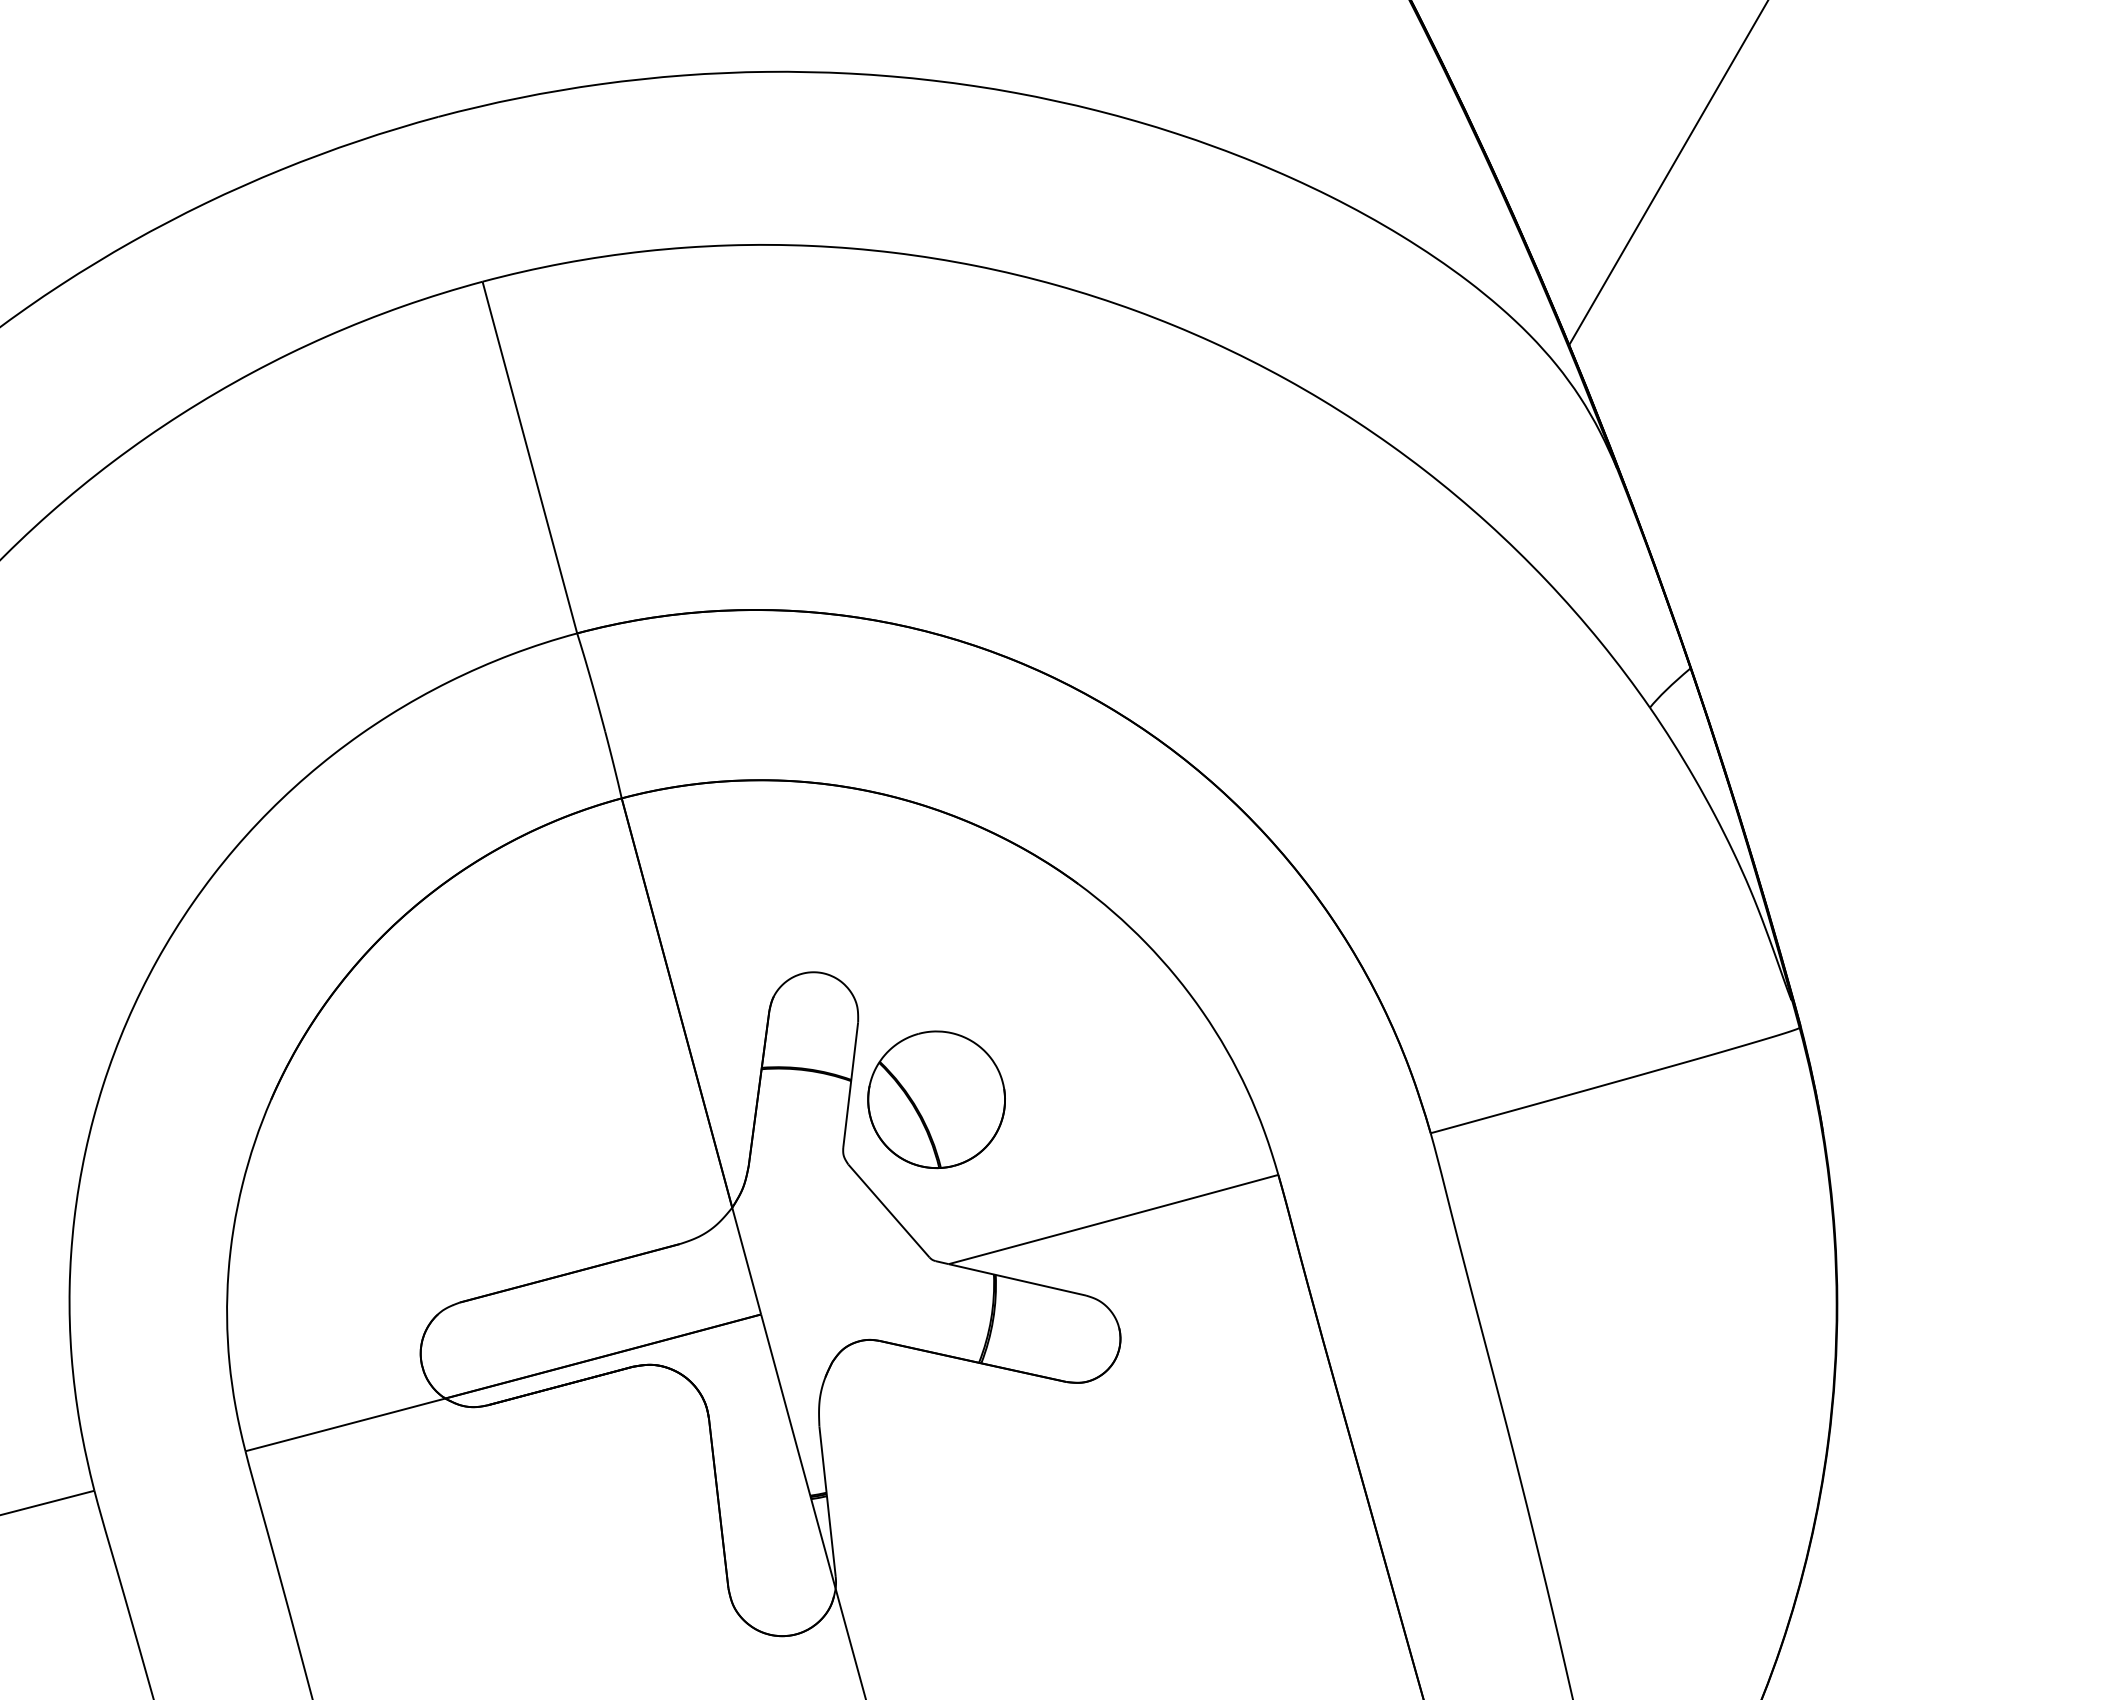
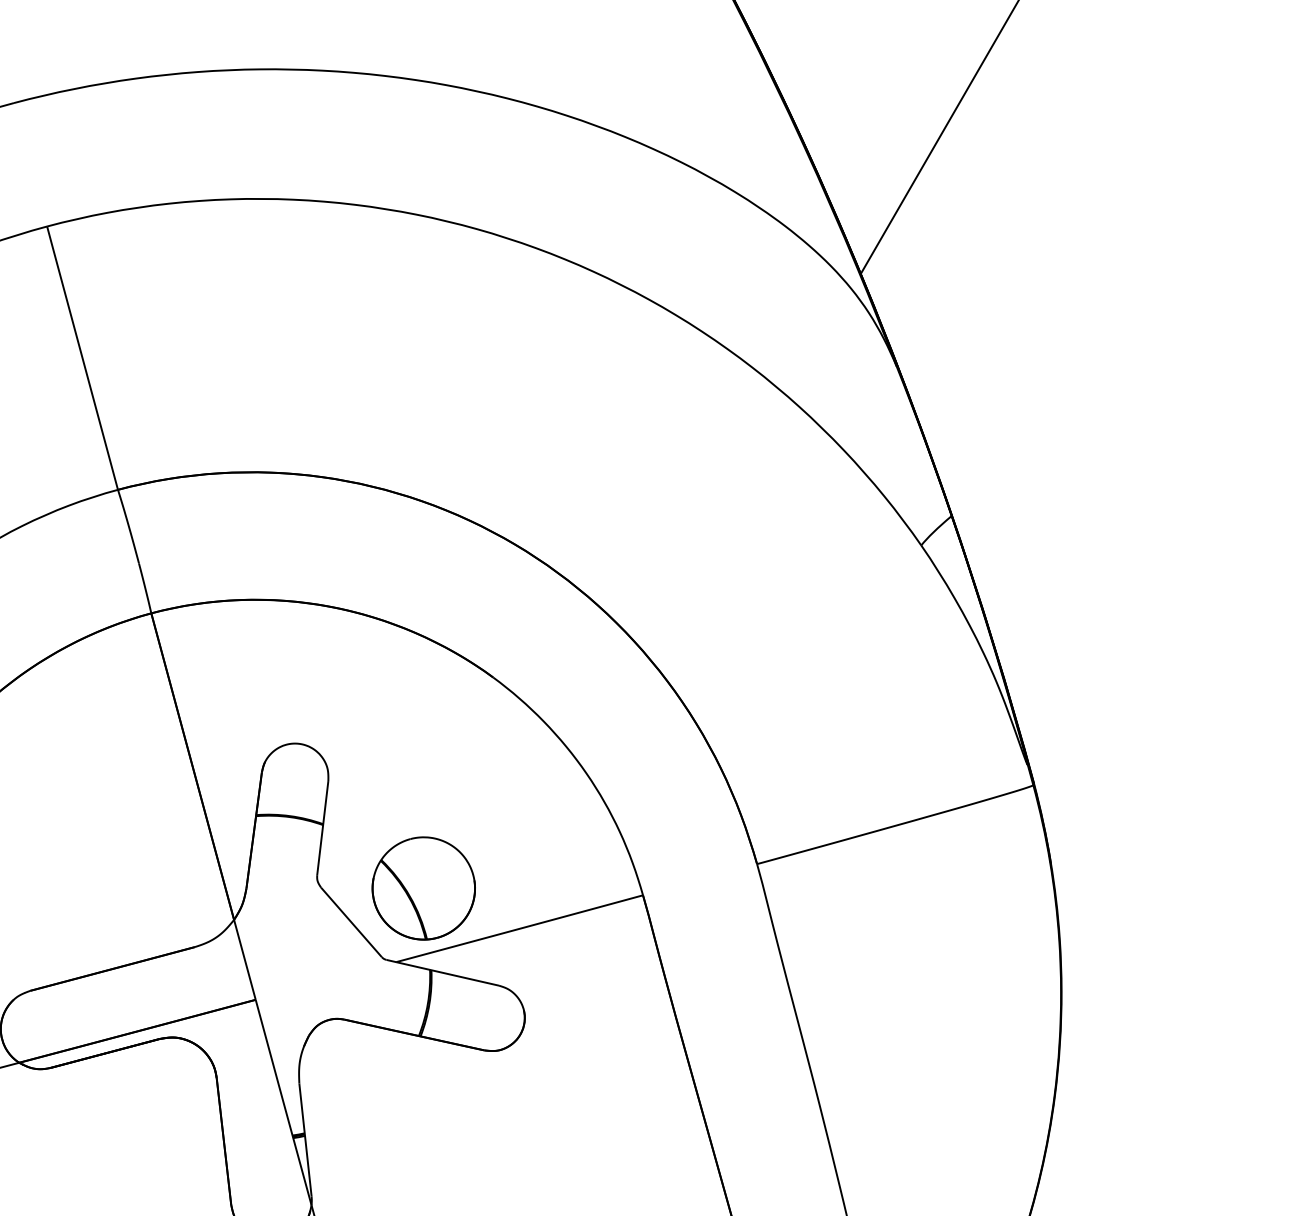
part: (936, 1099) -> (423, 888), moved

